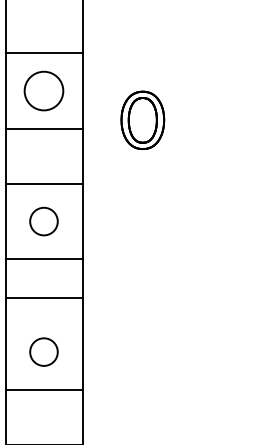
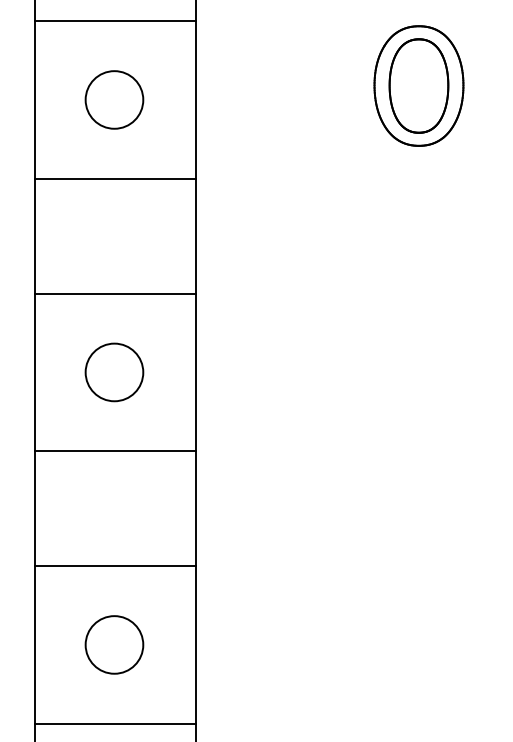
circle: (43, 90) -> (113, 98), size x0.71
part: (142, 119) -> (418, 84), moved
line: (44, 298) -> (115, 566), moved

